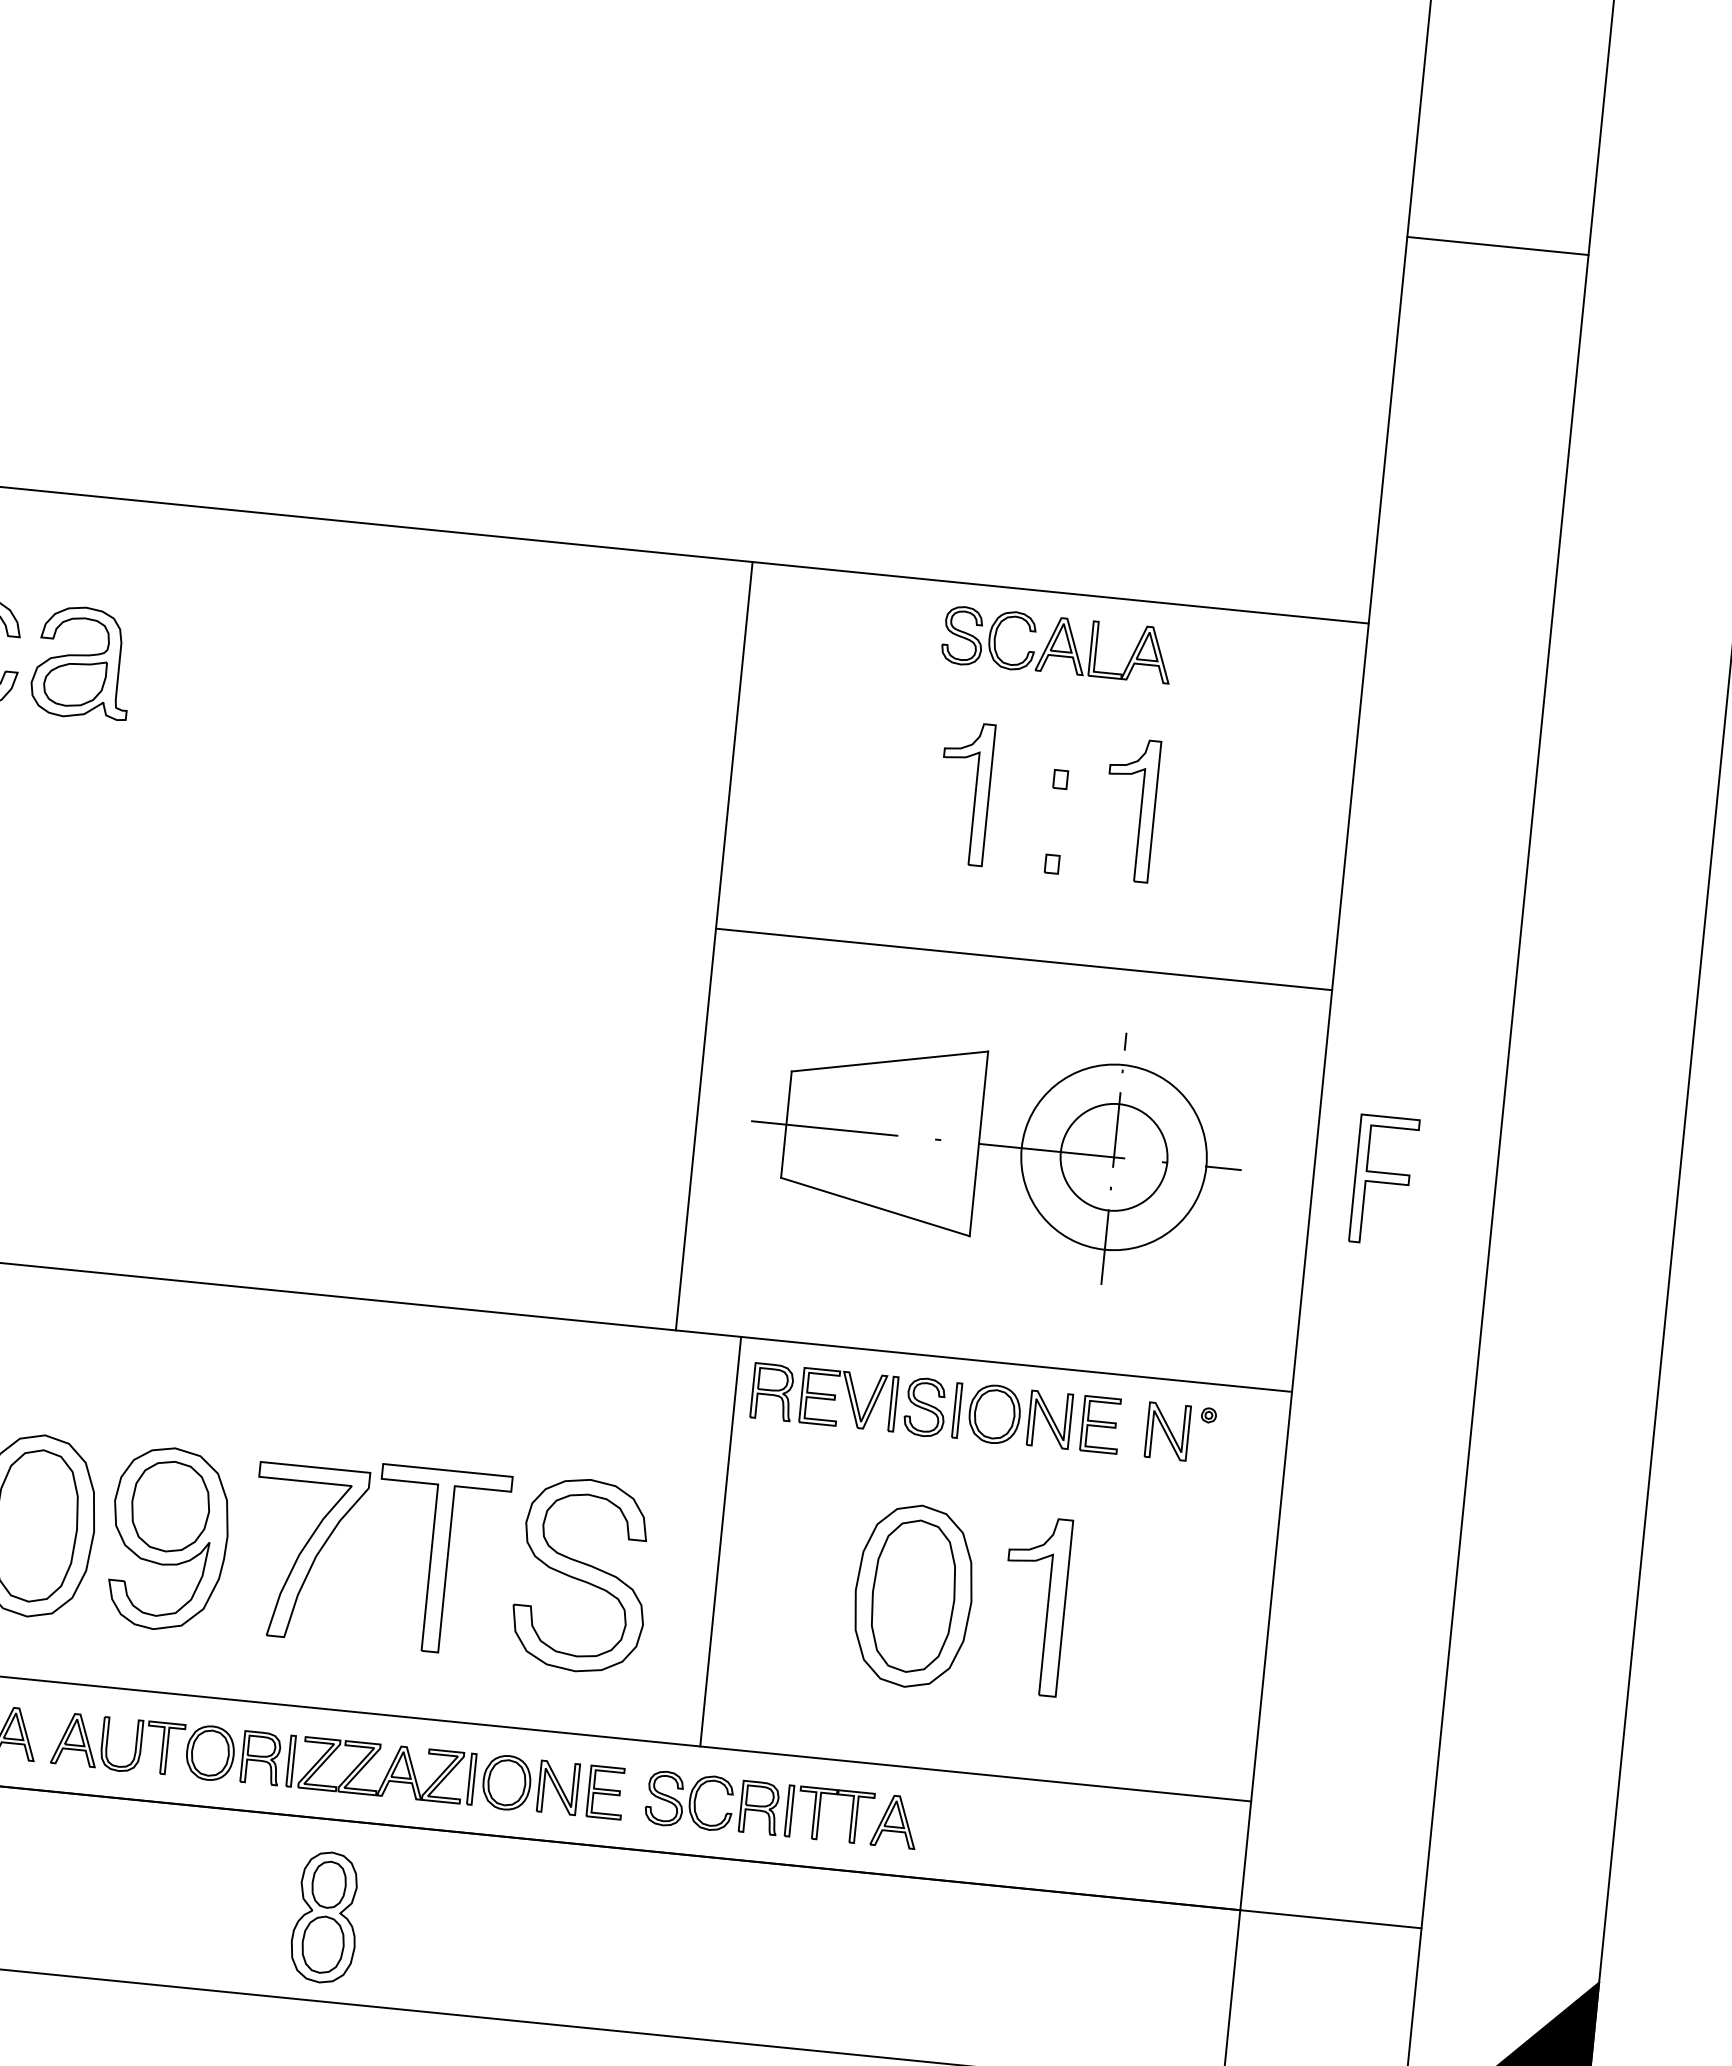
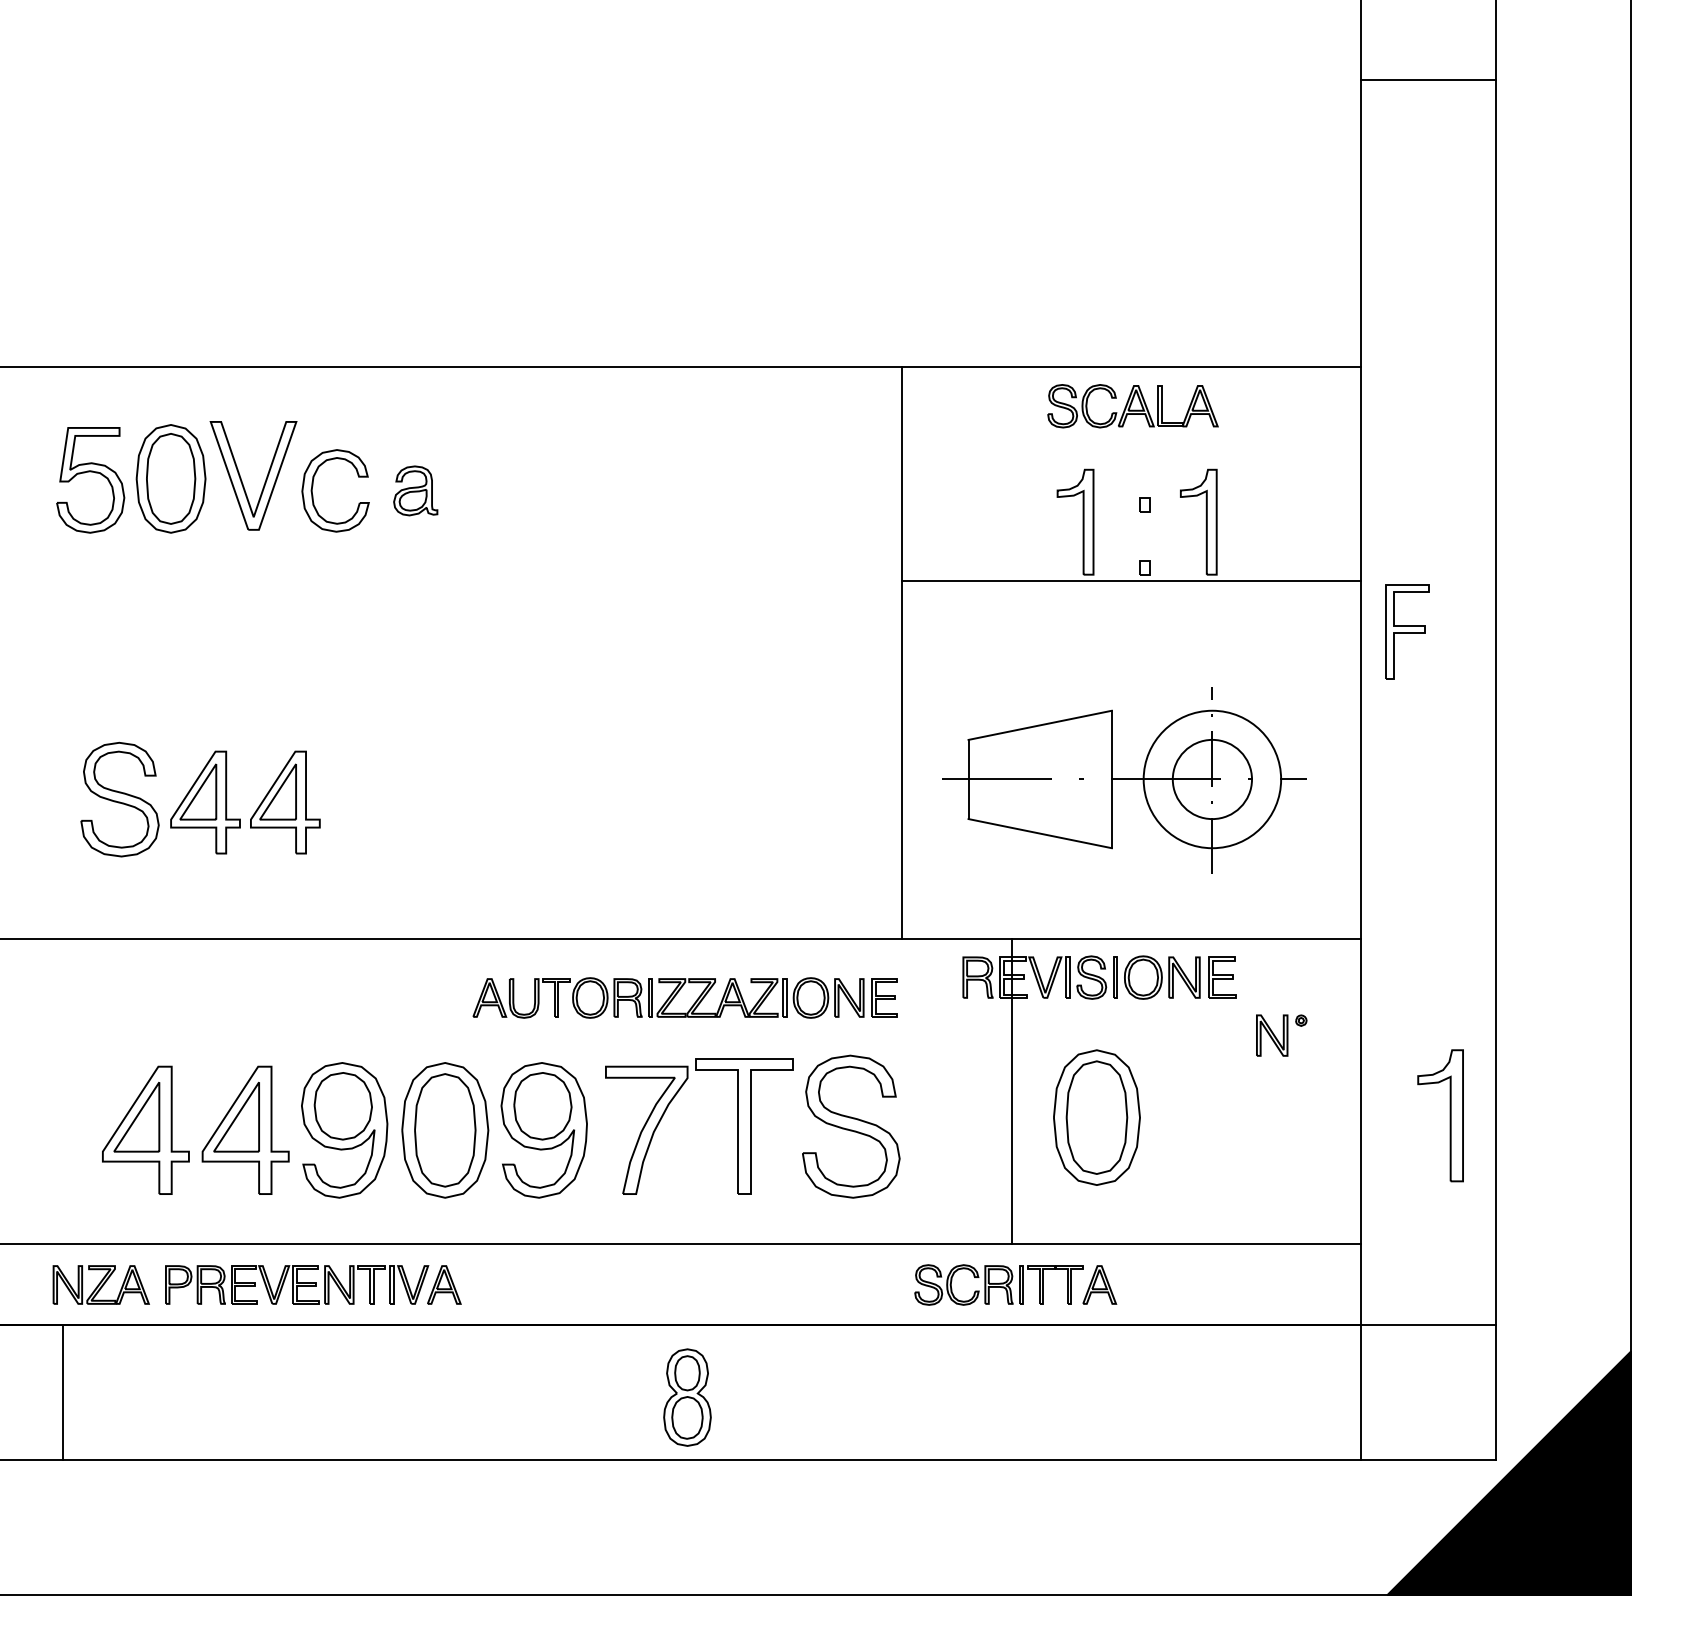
part: (82, 662) -> (415, 490), size x0.6
line: (1023, 959) -> (1131, 581), moved
part: (1384, 1180) -> (1407, 631), moved
part: (1180, 1432) -> (1281, 1035), moved
line: (720, 1541) -> (1011, 1091), moved
part: (1046, 1606) -> (1449, 1115), moved
part: (328, 1760) -> (677, 994), moved

